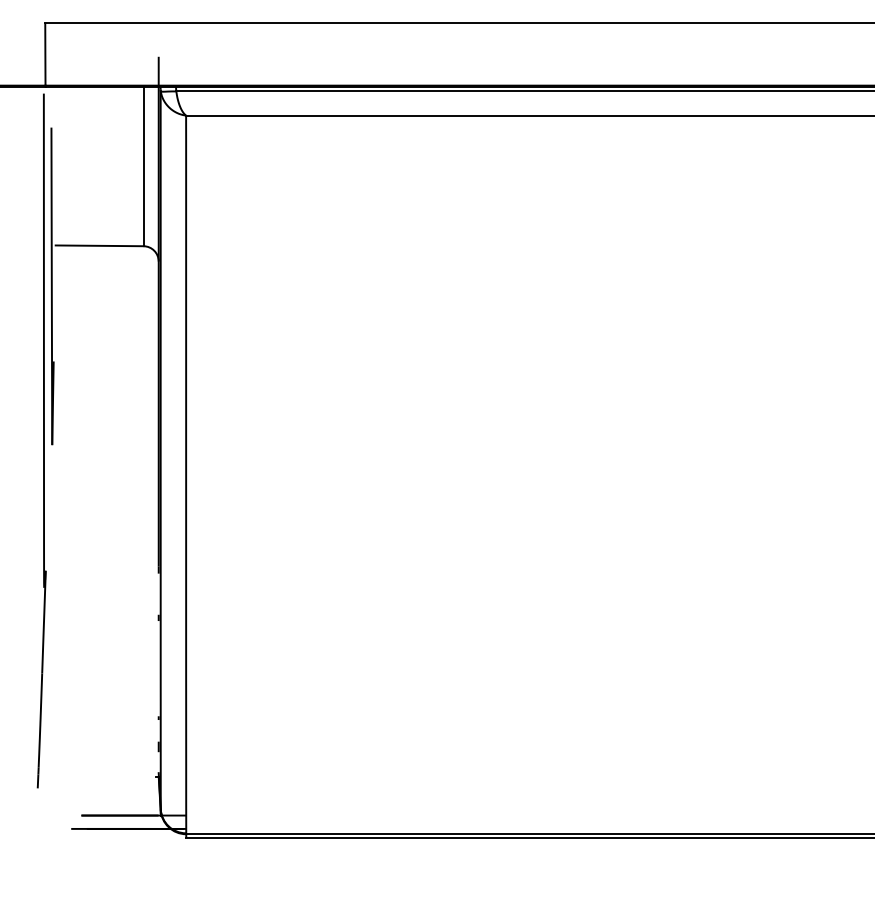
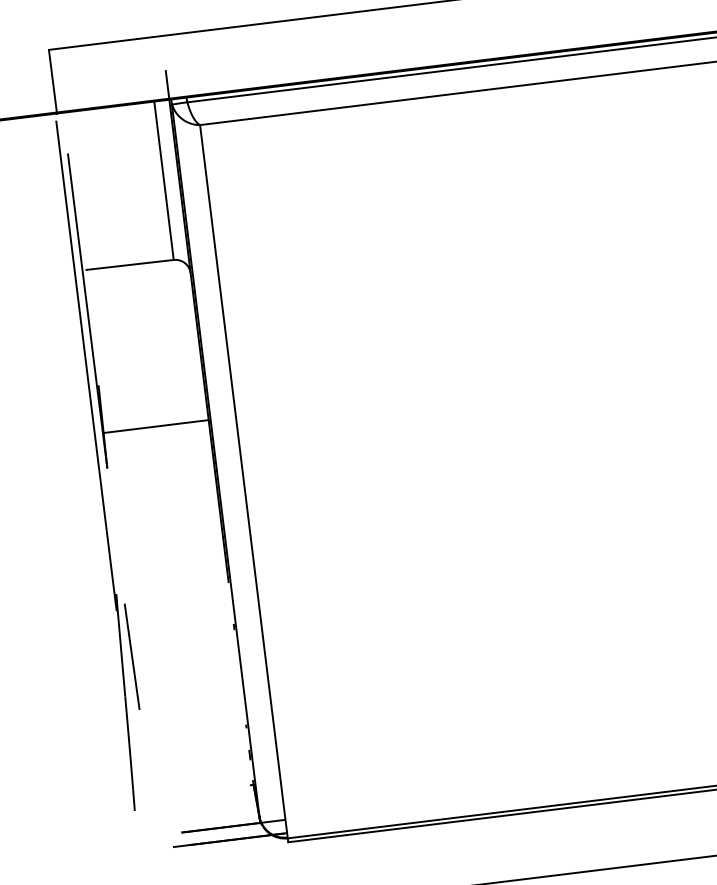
line: (105, 409) -> (155, 426), added
line: (53, 634) -> (131, 656), added

